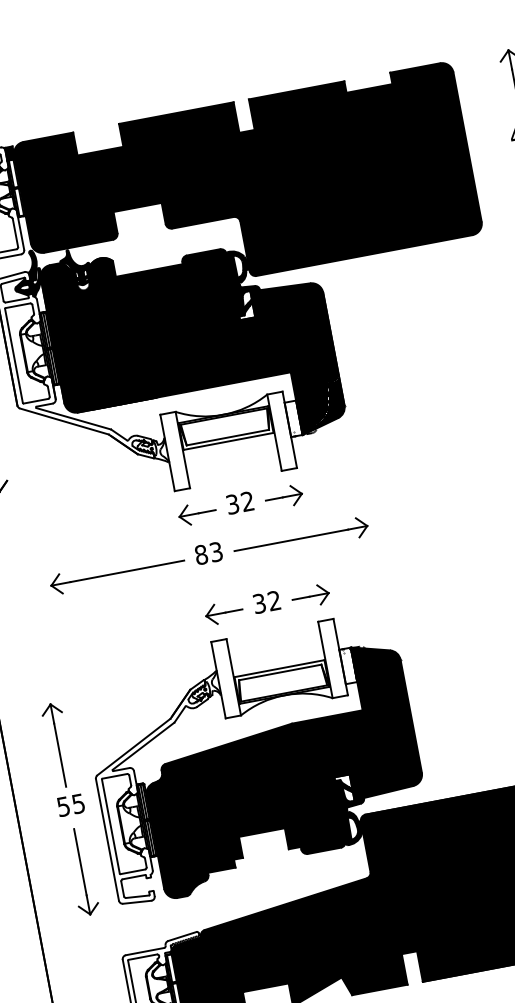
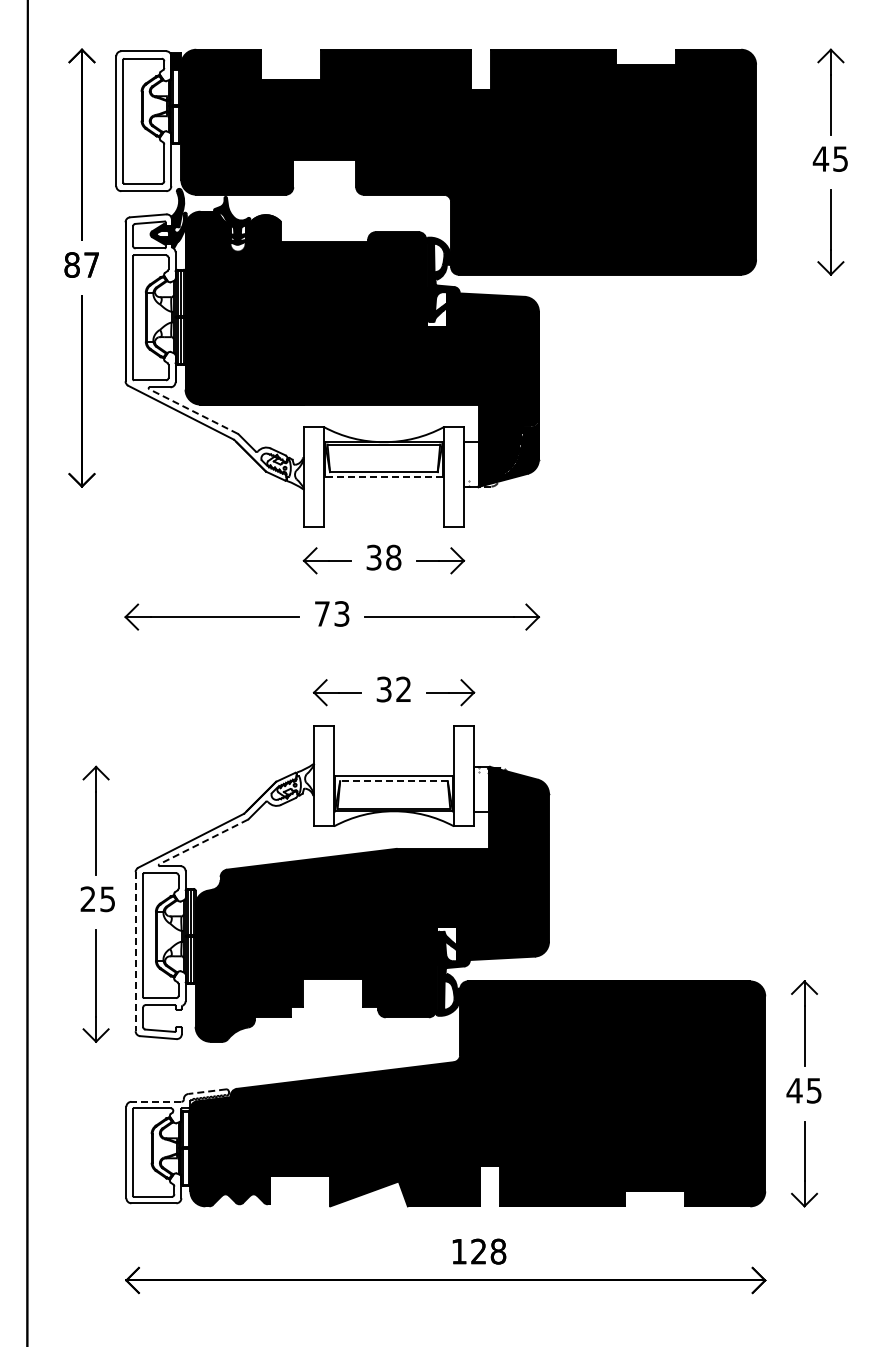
line: (73, 418) -> (193, 411), solid -> dashed
line: (228, 441) -> (383, 477), solid -> dashed
text: (247, 501) -> (393, 557), 32 -> 38
text: (201, 554) -> (322, 613), 83 -> 73
line: (279, 672) -> (393, 781), solid -> dashed
line: (143, 745) -> (203, 841), solid -> dashed
text: (63, 806) -> (87, 899), 55 -> 25
line: (107, 839) -> (135, 951), solid -> dashed
line: (181, 936) -> (206, 1091), solid -> dashed
line: (144, 951) -> (155, 1101), solid -> dashed

